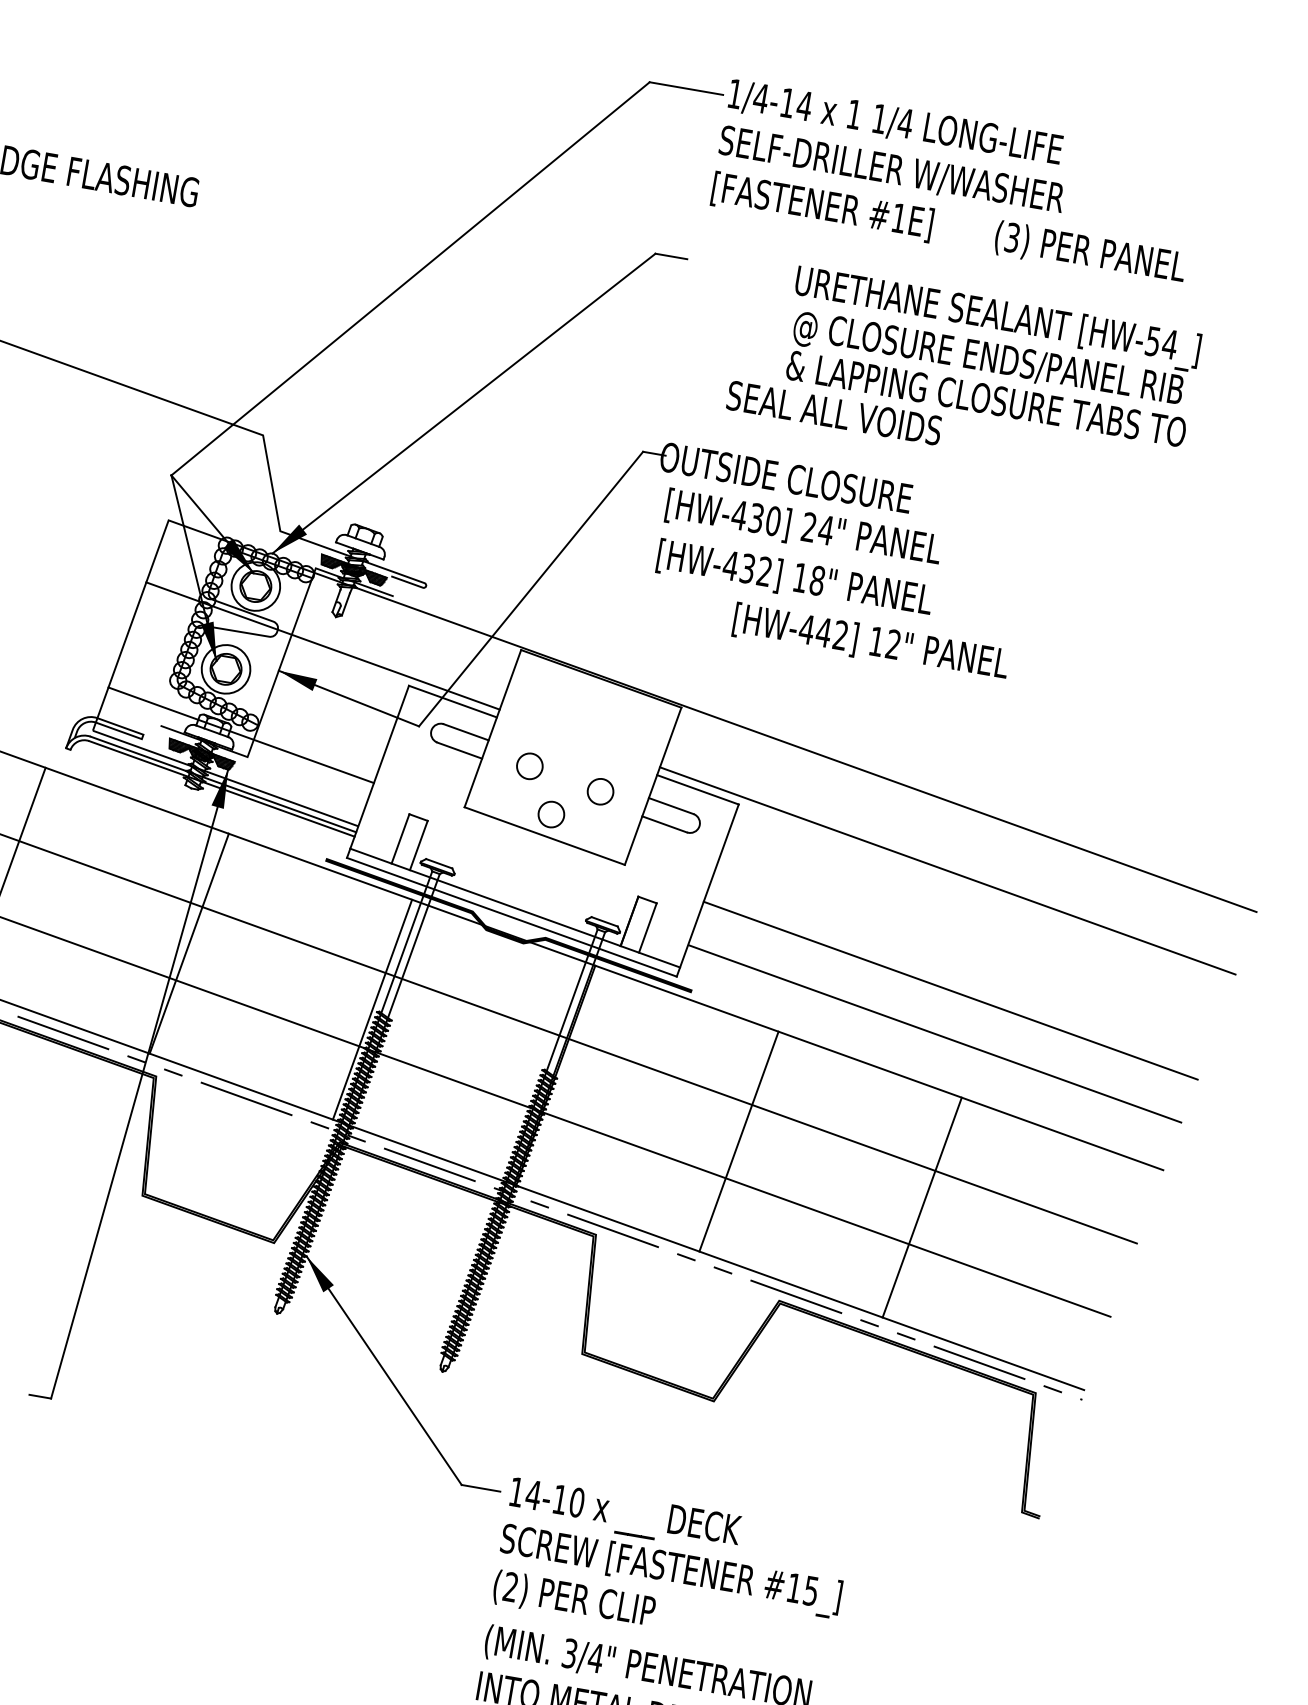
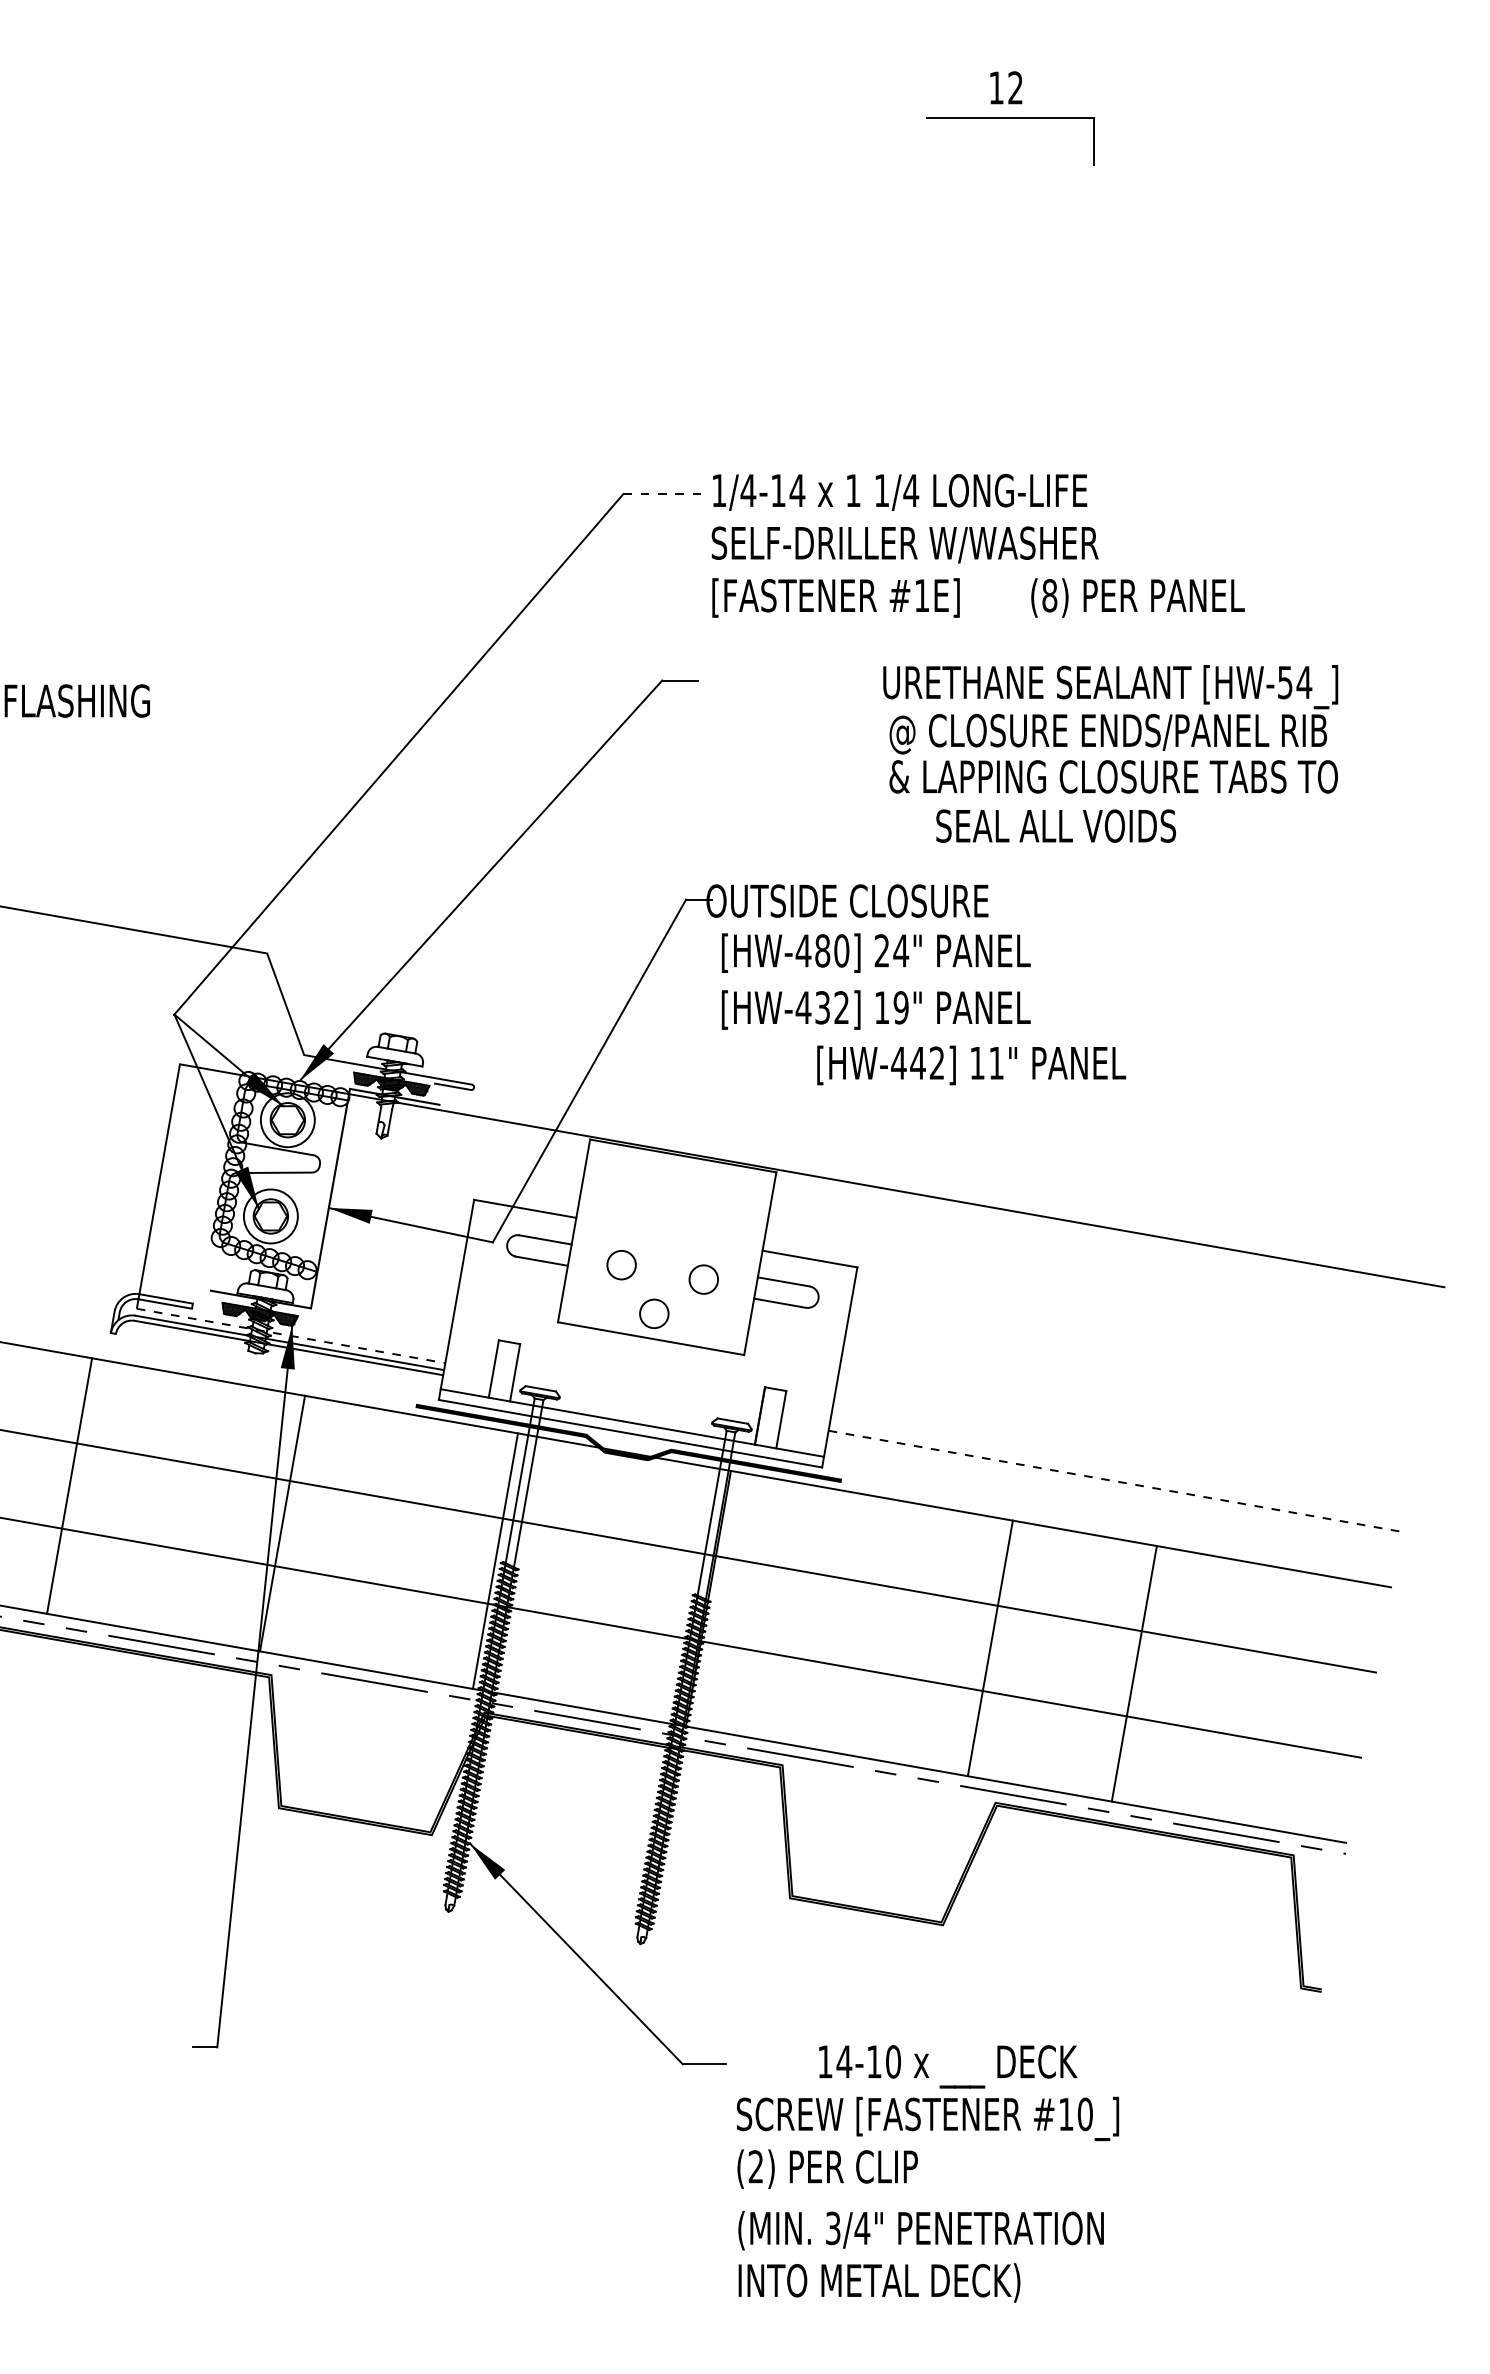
line: (686, 89) -> (665, 494), solid -> dashed
text: (1012, 237) -> (1049, 595), (3) -> (8)
text: (990, 356) -> (1110, 729), moved
text: (834, 412) -> (1056, 825), moved
text: (756, 517) -> (822, 950), [HW-430] -> [HW-480]
text: (816, 580) -> (900, 1007), 18" -> 19"
text: (893, 643) -> (996, 1062), 12" -> 11"
line: (322, 645) -> (372, 1172), removed
line: (240, 735) -> (299, 1285), removed
line: (226, 778) -> (291, 1335), solid -> dashed
line: (947, 870) -> (1098, 1300), removed
line: (950, 990) -> (1124, 1430), removed
line: (935, 1034) -> (1116, 1481), solid -> dashed
line: (738, 1141) -> (989, 1648), moved
text: (625, 1515) -> (948, 2066), moved
text: (810, 1591) -> (1084, 2114), #15_] -> #10_]

